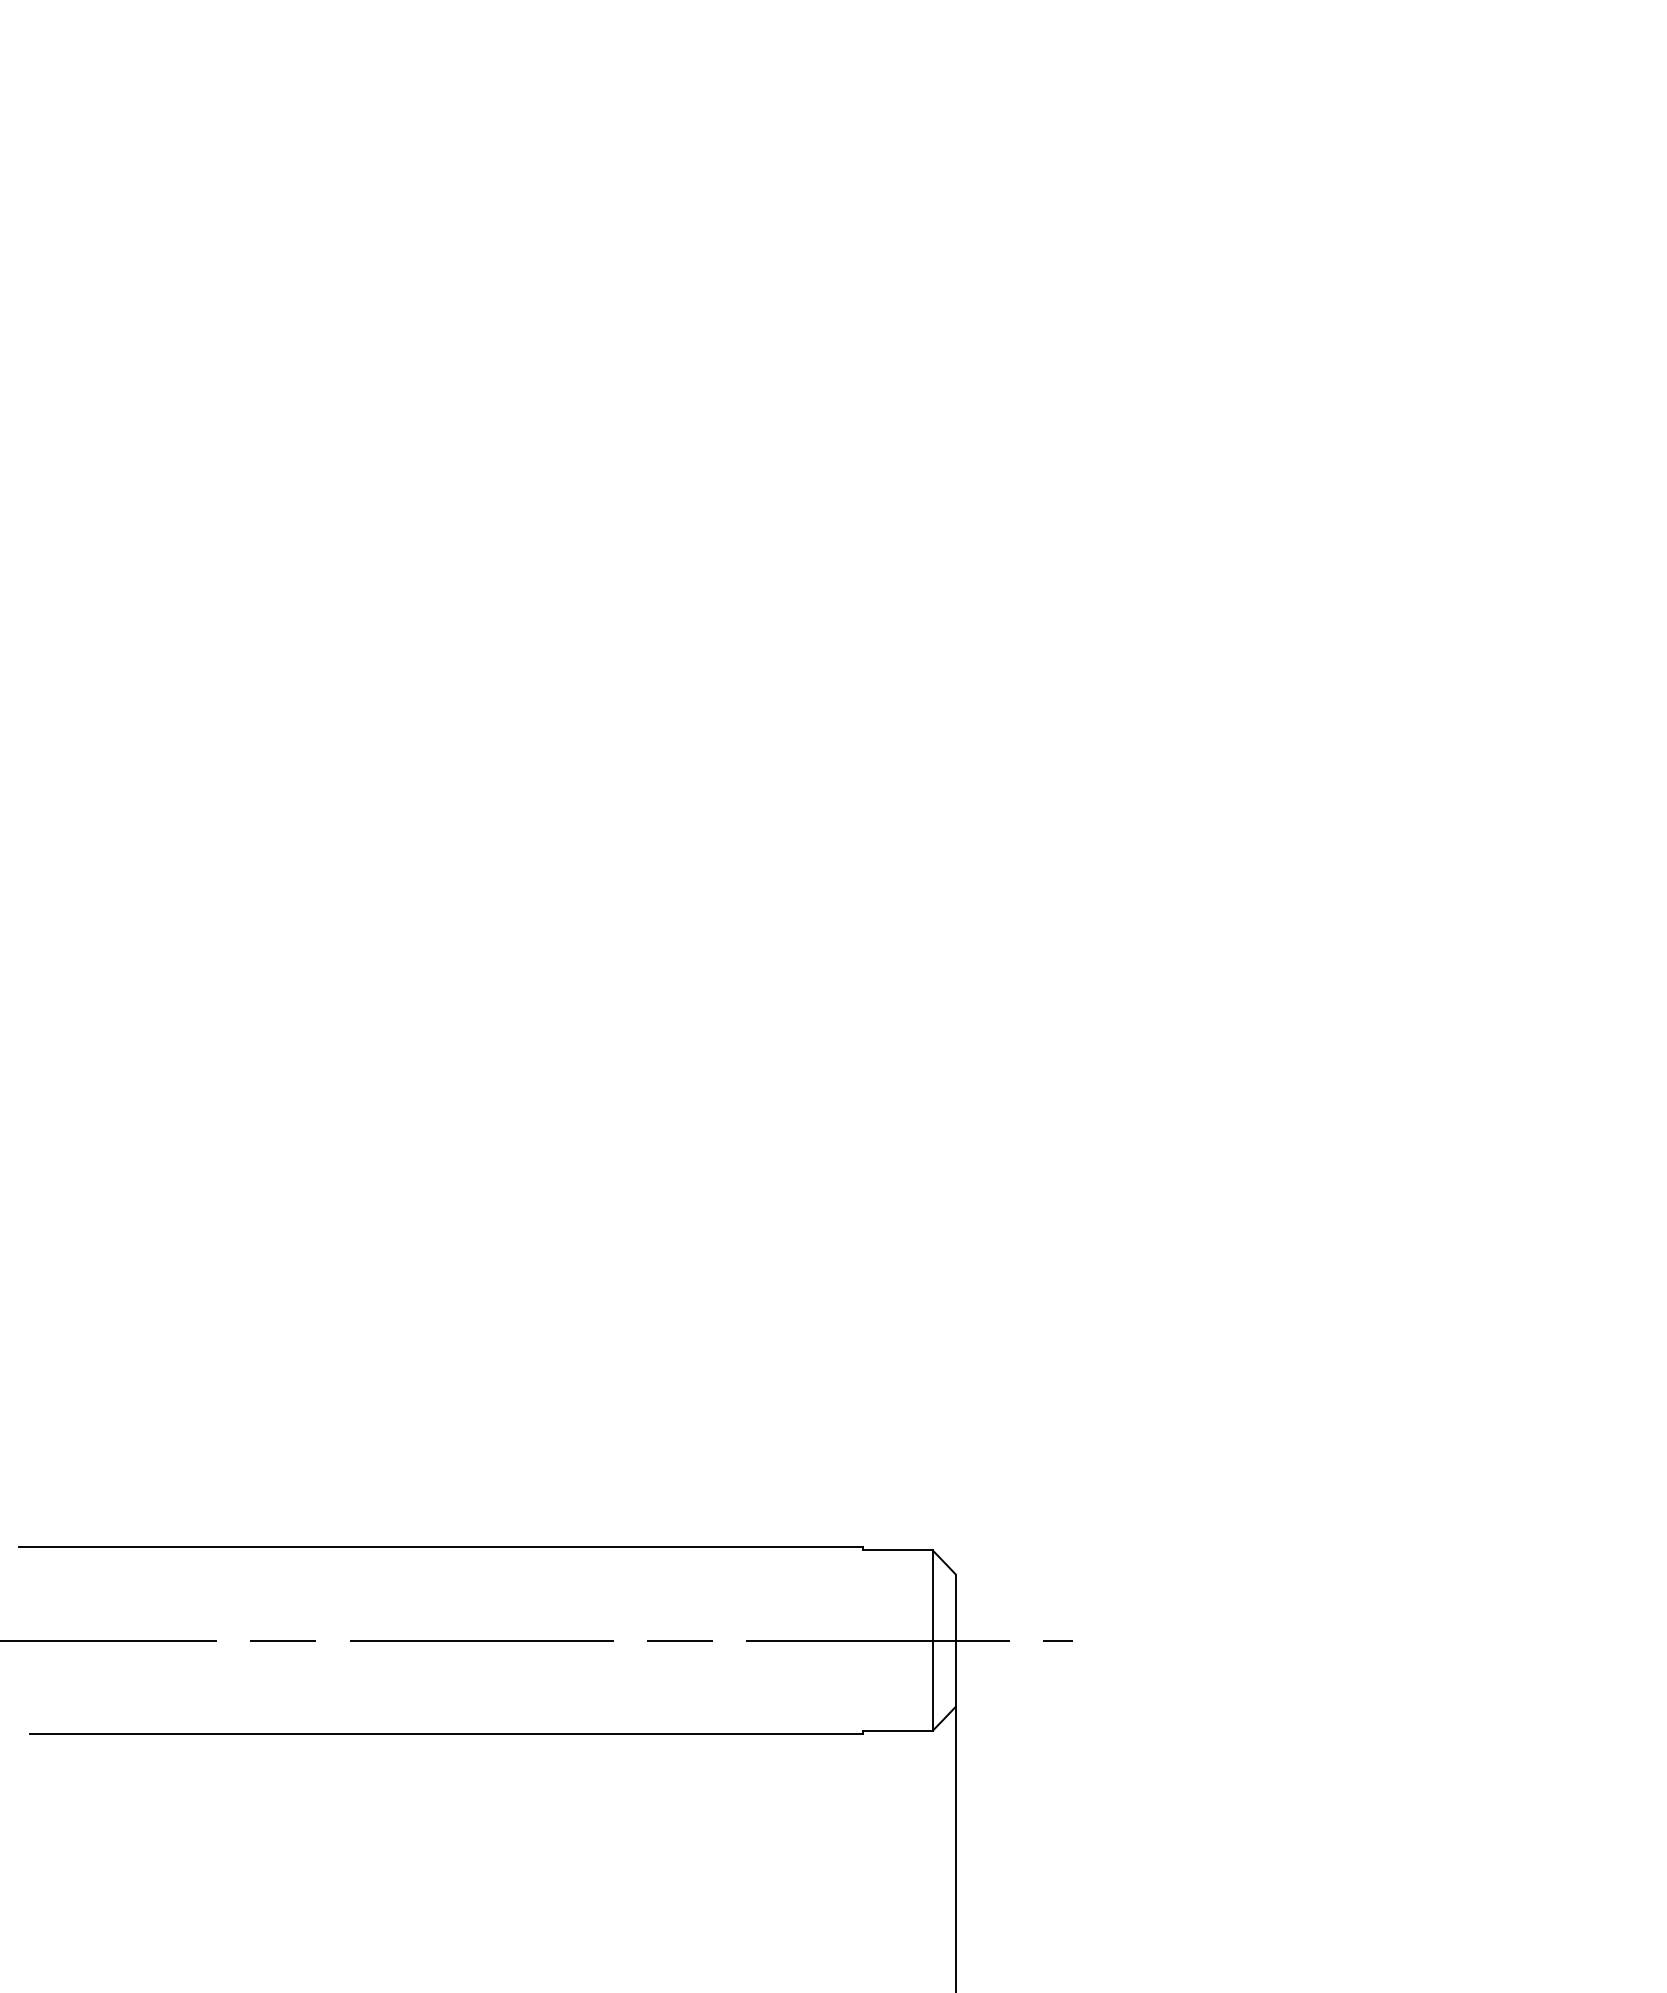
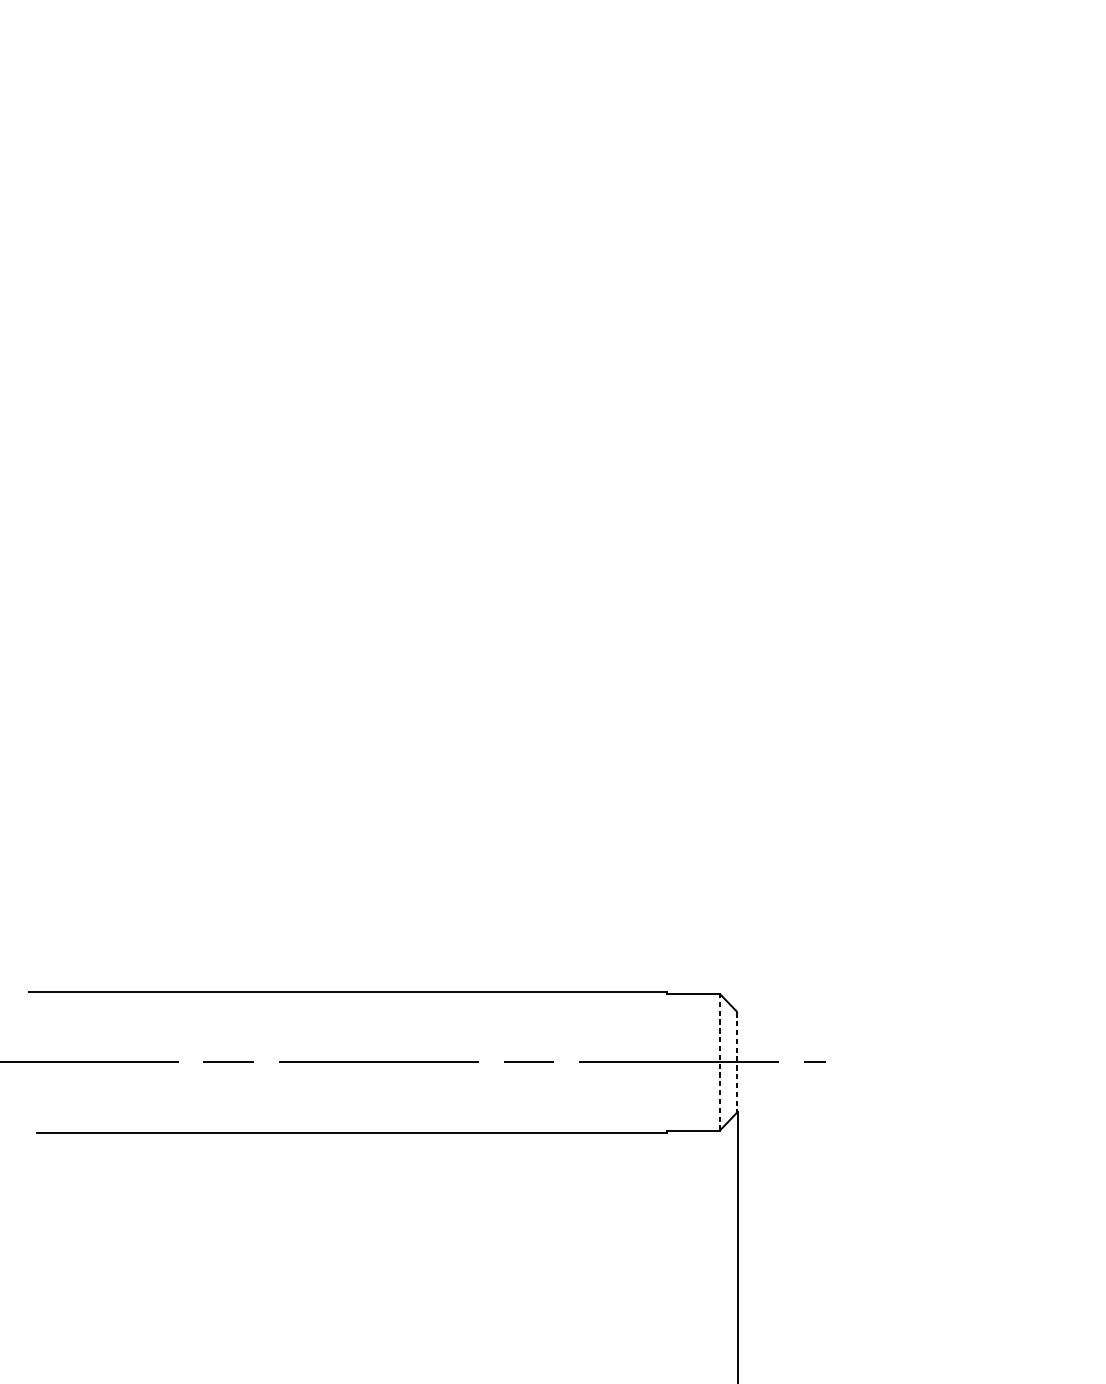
line: (932, 1640) -> (719, 1062), solid -> dashed
line: (955, 1640) -> (737, 1062), solid -> dashed

